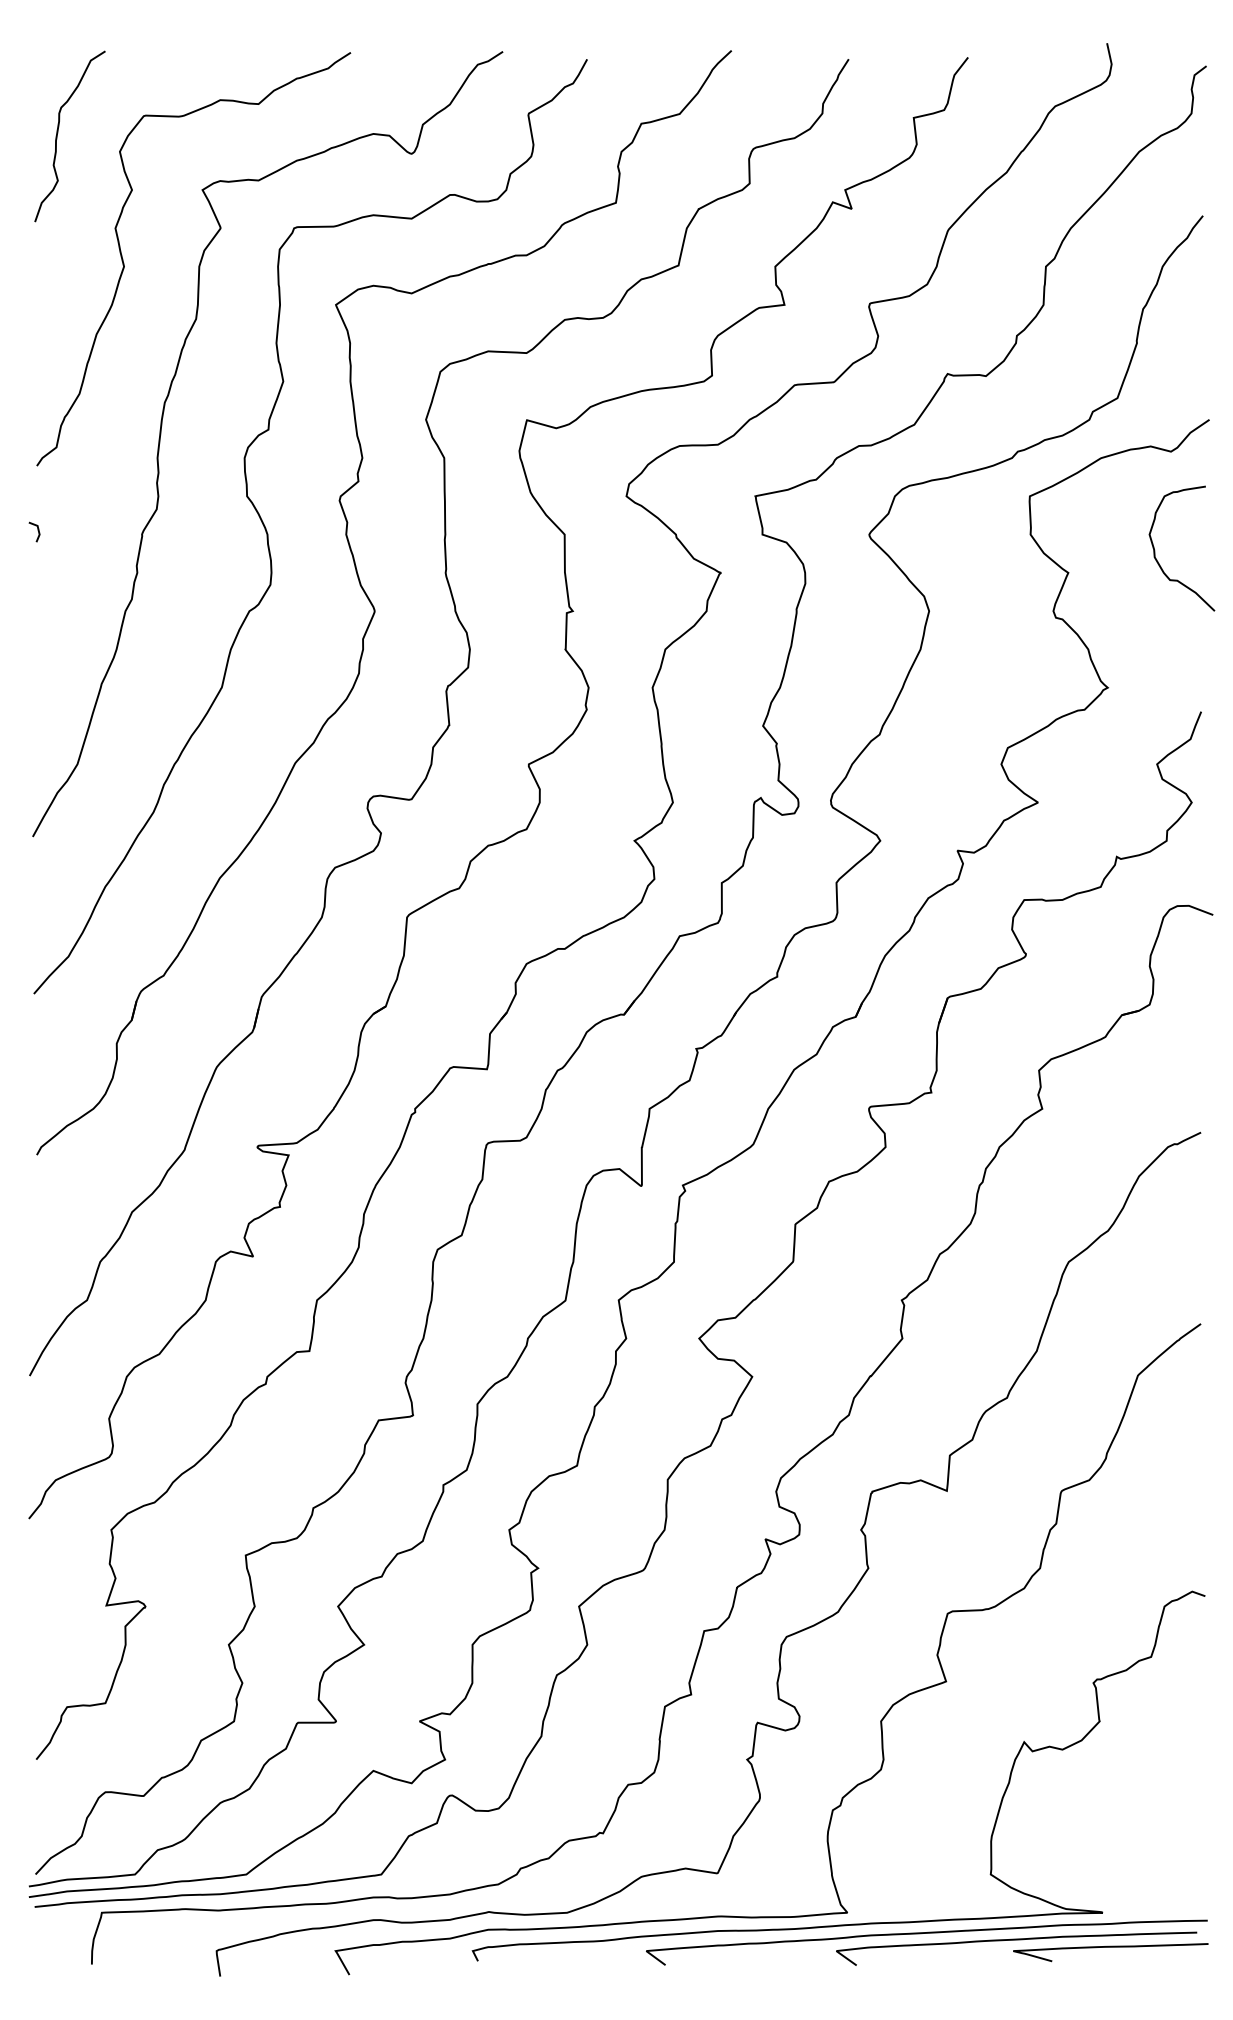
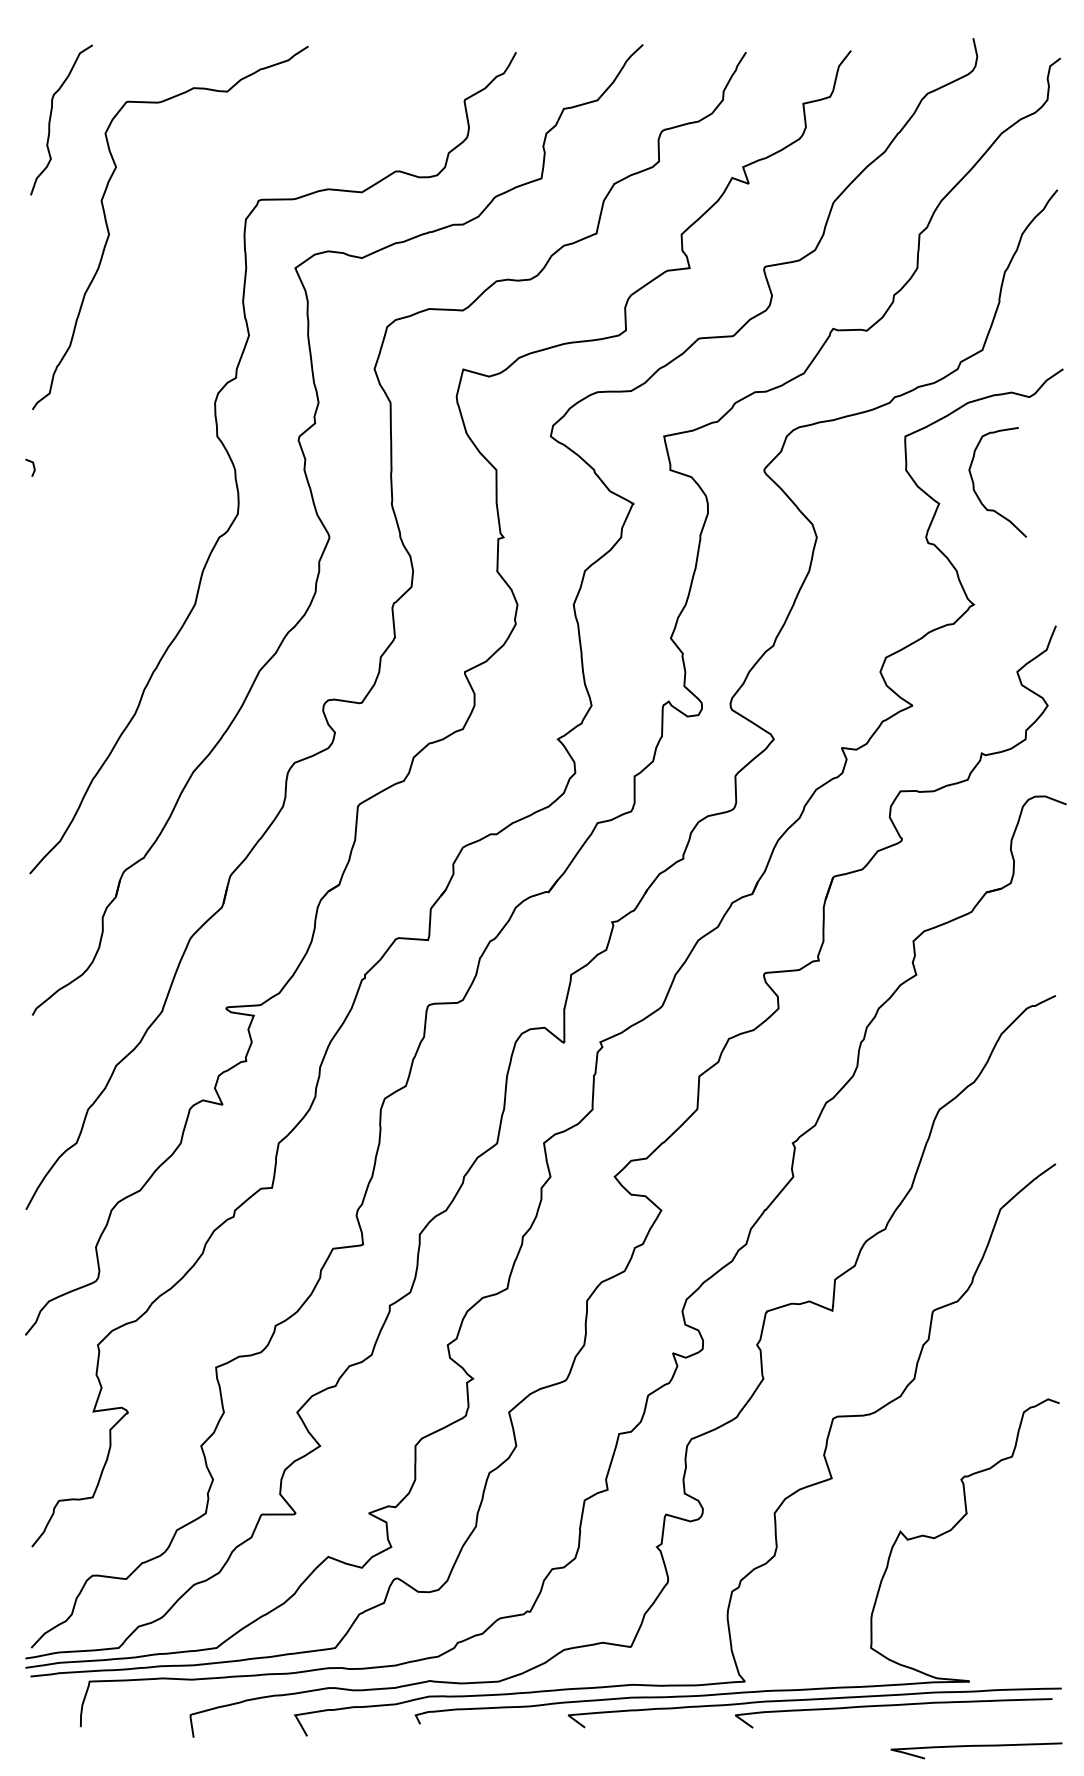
curve: (161, 435) -> (142, 382), removed
curve: (1155, 550) -> (974, 484), moved
curve: (1110, 1947) -> (976, 1746), moved

